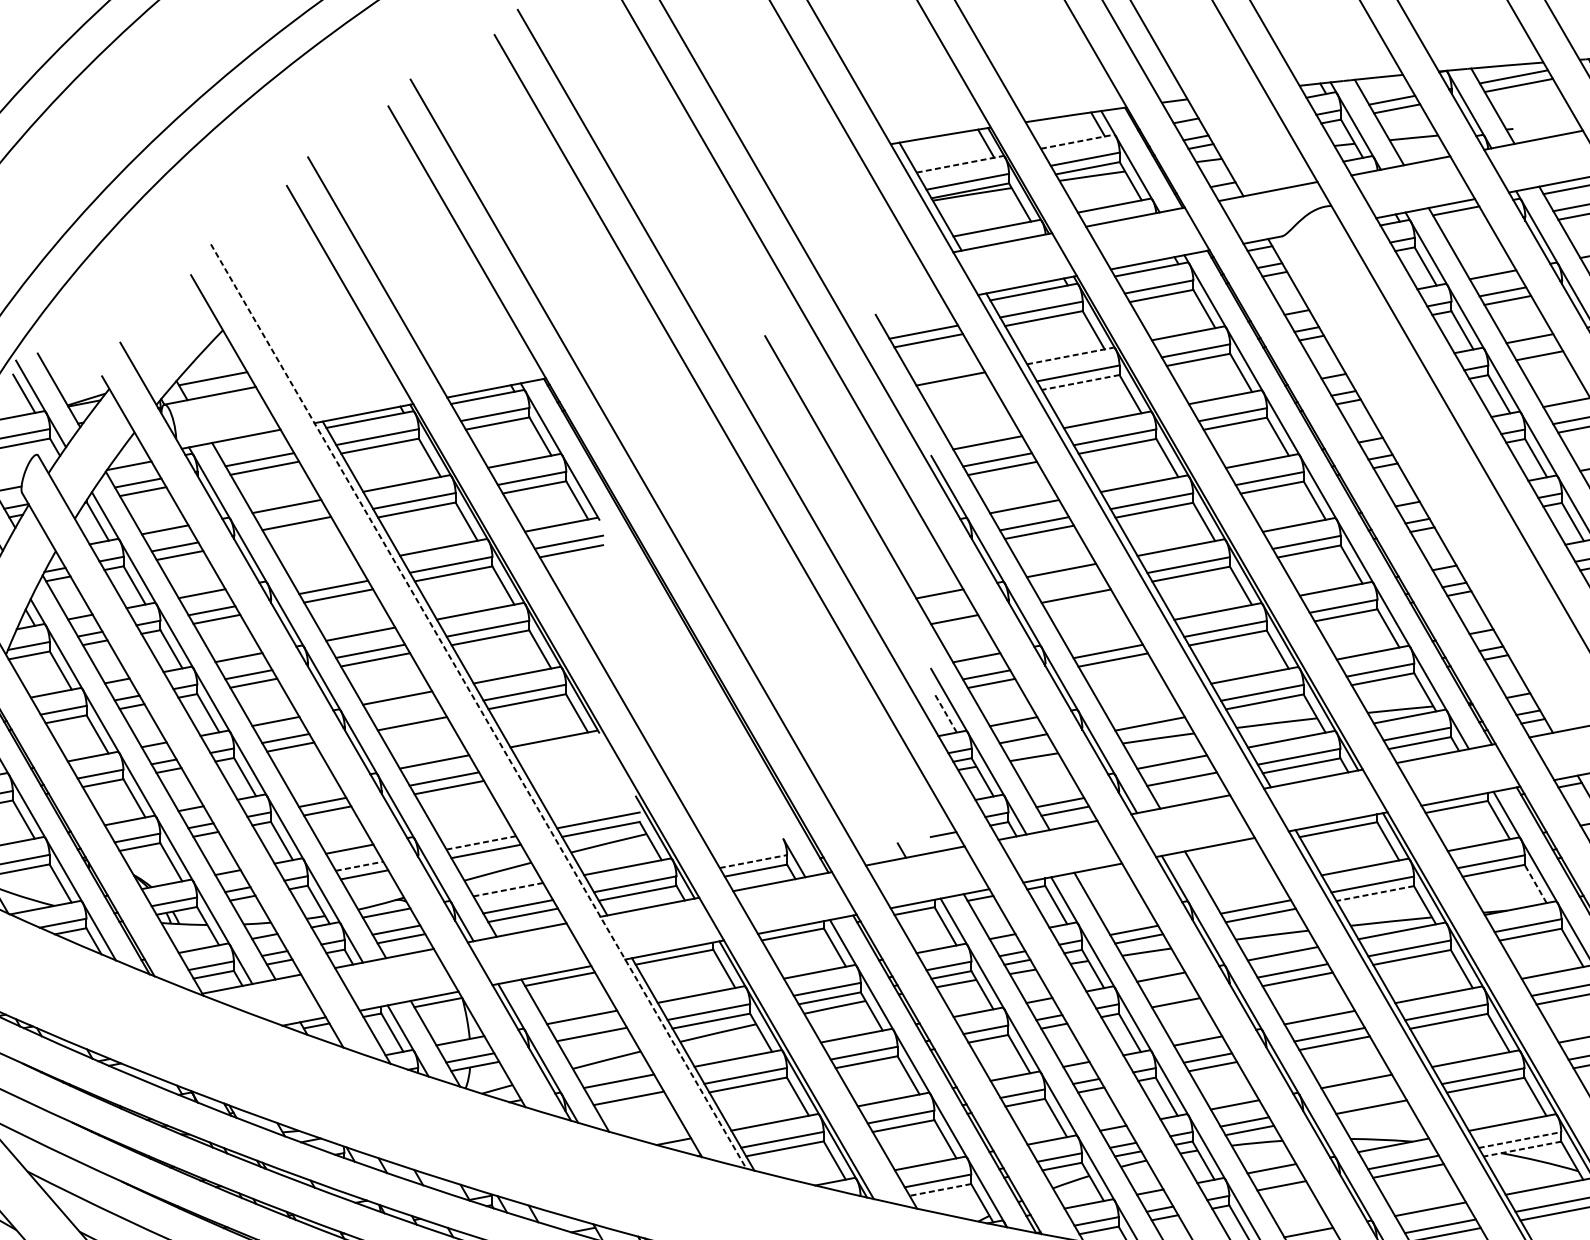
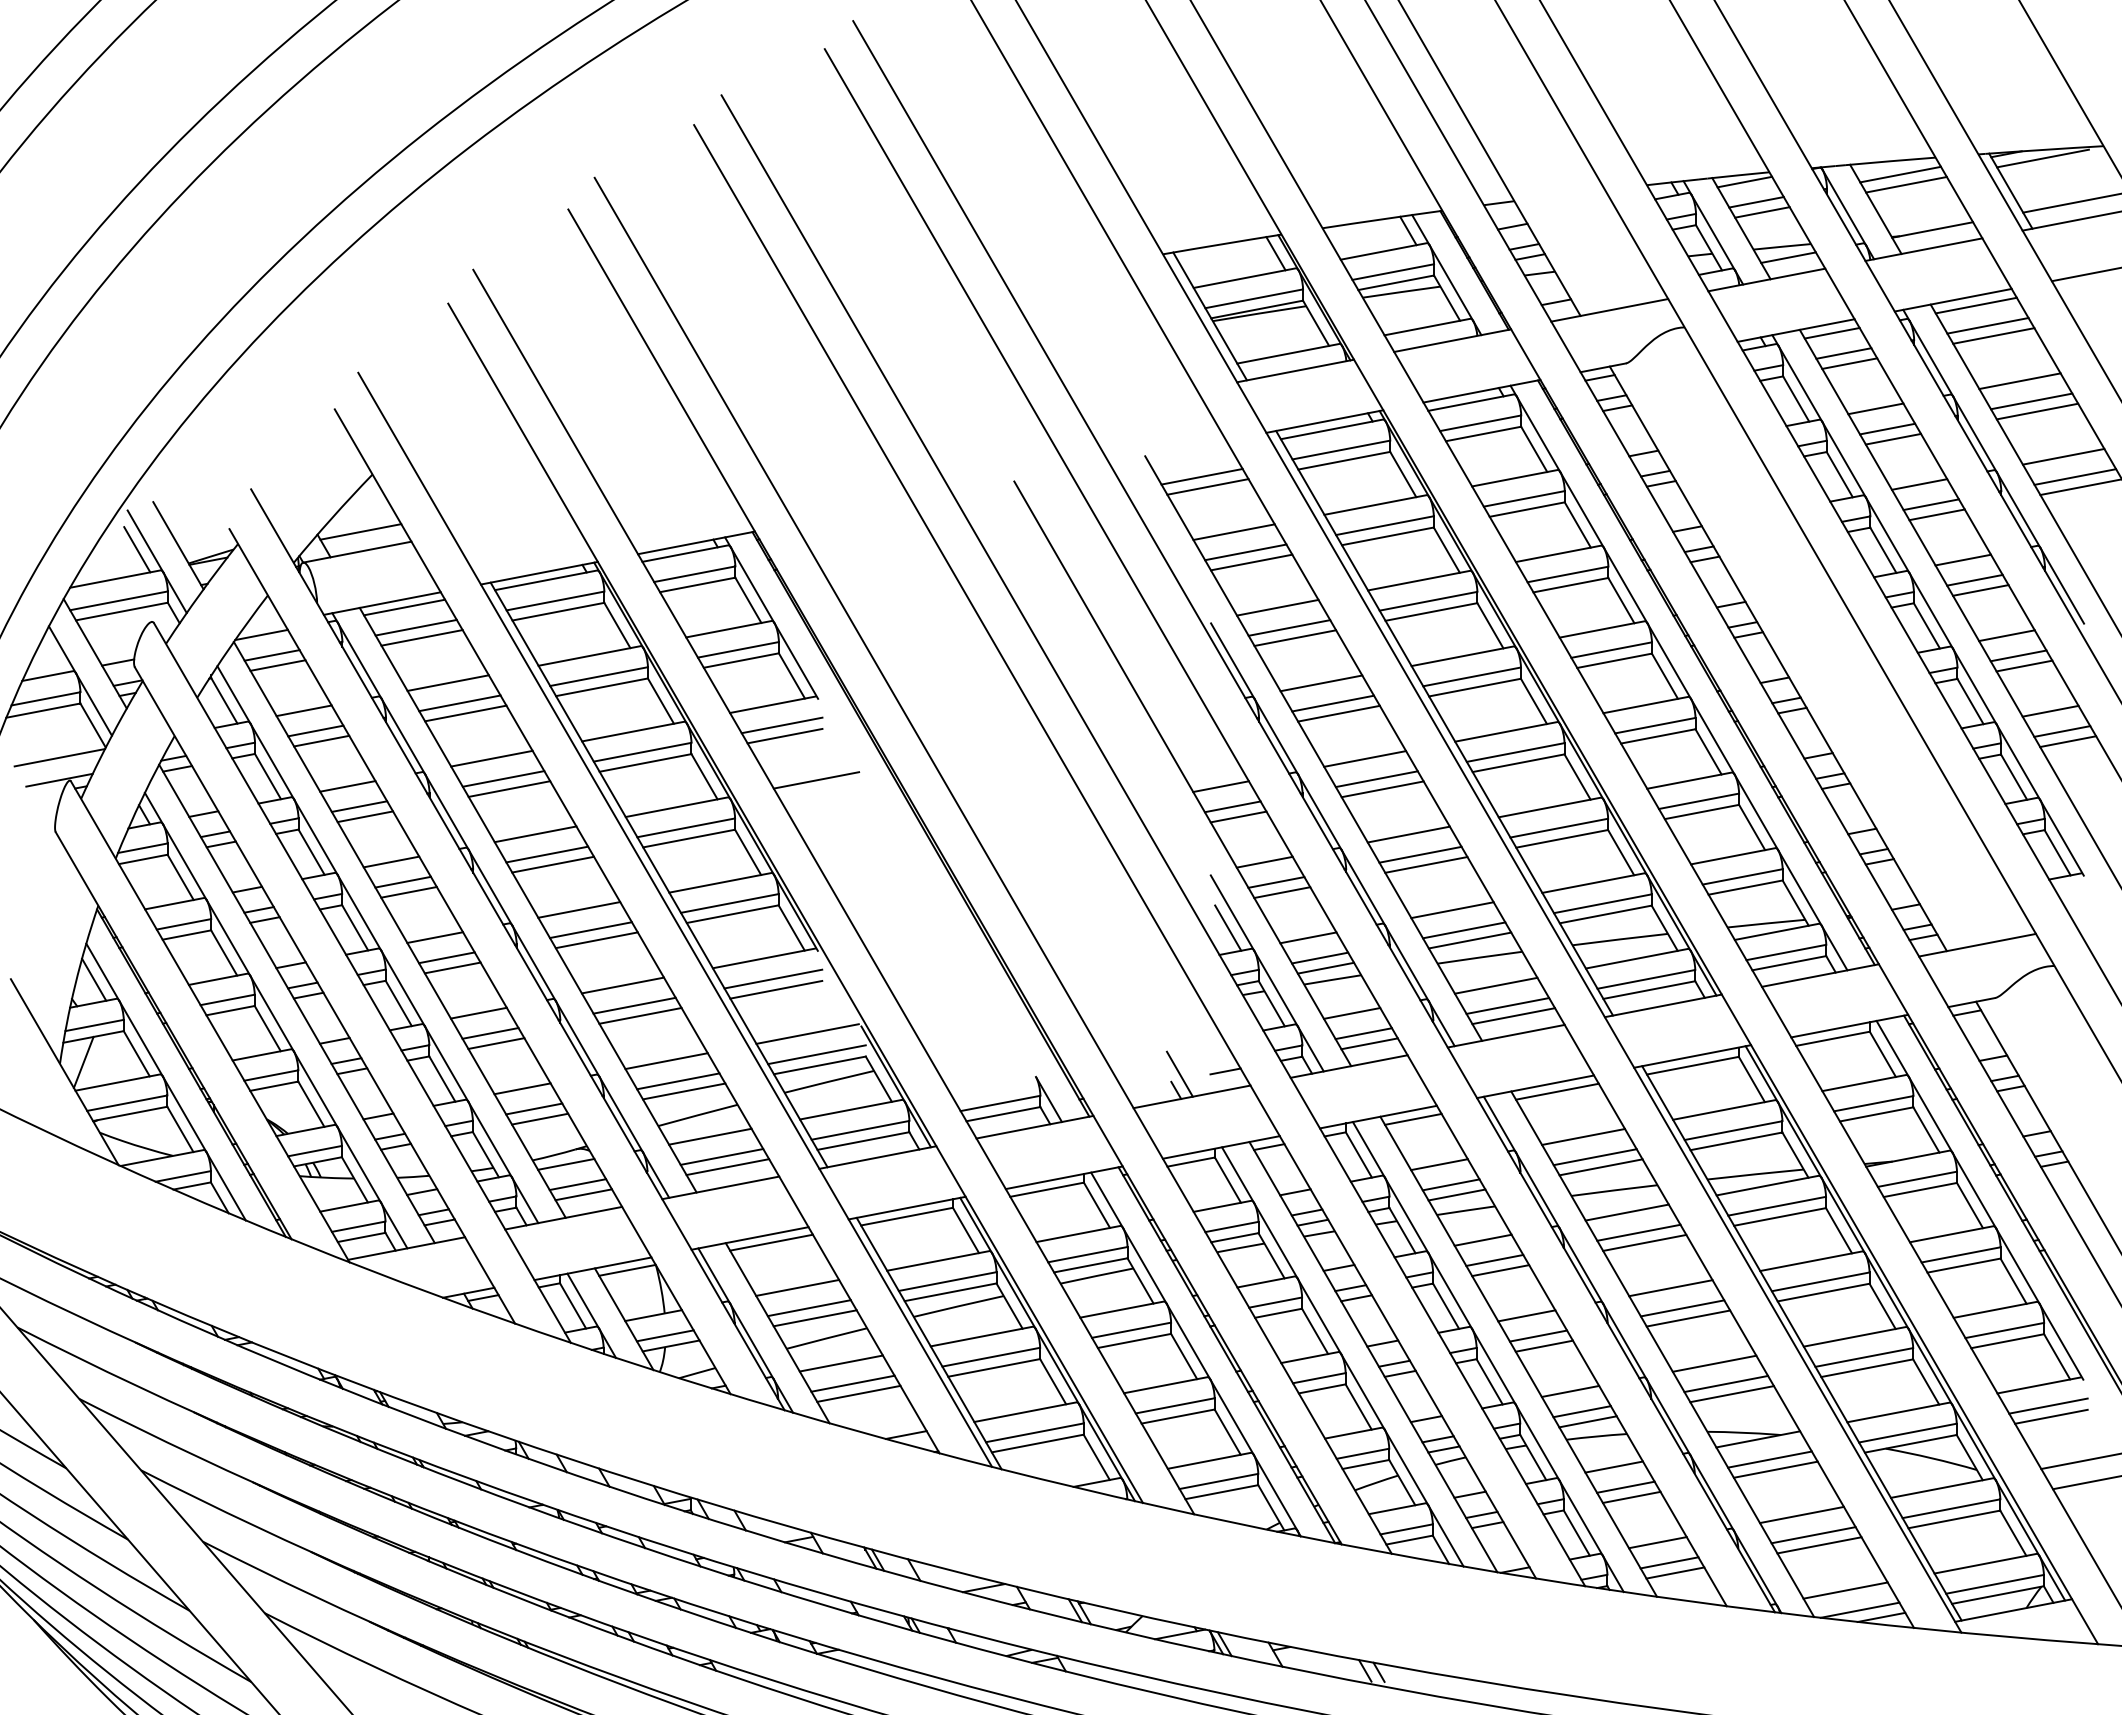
line: (1382, 82) -> (1744, 181), added
line: (1540, 123) -> (1932, 229), added
line: (1077, 141) -> (1383, 251), dashed -> solid
line: (1419, 146) -> (1788, 257), added
line: (960, 164) -> (1245, 278), dashed -> solid
line: (1465, 228) -> (1843, 353), added
line: (1470, 236) -> (1849, 363), added
line: (1071, 355) -> (1376, 504), dashed -> solid
line: (1544, 364) -> (1936, 514), added
line: (1080, 382) -> (1387, 536), dashed -> solid
line: (960, 396) -> (1245, 552), added
line: (965, 404) -> (1251, 562), added
line: (249, 442) -> (404, 607), added
line: (301, 532) -> (465, 713), added
line: (323, 570) -> (491, 758), added
line: (1071, 587) -> (1376, 779), added
line: (598, 588) -> (816, 780), added
line: (949, 610) -> (1232, 806), added
line: (1098, 634) -> (1408, 834), added
line: (1135, 698) -> (1452, 910), added
line: (478, 707) -> (675, 920), dashed -> solid
line: (945, 712) -> (1227, 927), dashed -> solid
line: (407, 715) -> (590, 930), added
line: (1145, 715) -> (1464, 930), added
line: (1028, 746) -> (1325, 967), added
line: (561, 756) -> (773, 978), added
line: (564, 765) -> (776, 989), added
line: (312, 784) -> (478, 1012), added
line: (1050, 785) -> (1351, 1013), added
line: (1186, 788) -> (1513, 1016), added
line: (590, 802) -> (807, 1033), added
line: (471, 826) -> (666, 1061), added
line: (904, 836) -> (1179, 1073), added
line: (481, 843) -> (678, 1081), dashed -> solid
line: (1224, 851) -> (1557, 1091), added
line: (753, 861) -> (1000, 1103), dashed -> solid
line: (359, 866) -> (534, 1109), dashed -> solid
line: (1102, 874) -> (1413, 1118), added
line: (1535, 883) -> (1926, 1129), dashed -> solid
line: (508, 889) -> (710, 1136), dashed -> solid
line: (1245, 889) -> (1583, 1136), added
line: (1375, 893) -> (1736, 1141), dashed -> solid
line: (1124, 913) -> (1439, 1164), added
line: (1170, 993) -> (1494, 1259), added
line: (596, 1043) -> (814, 1318), added
line: (1366, 1098) -> (1726, 1383), added
line: (633, 1106) -> (858, 1393), added
line: (1519, 1140) -> (1907, 1433), dashed -> solid
line: (1522, 1148) -> (1910, 1443), dashed -> solid
line: (940, 1190) -> (1221, 1492), dashed -> solid
line: (1286, 1193) -> (1631, 1496), added

